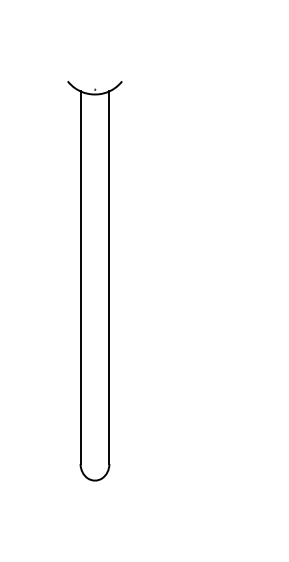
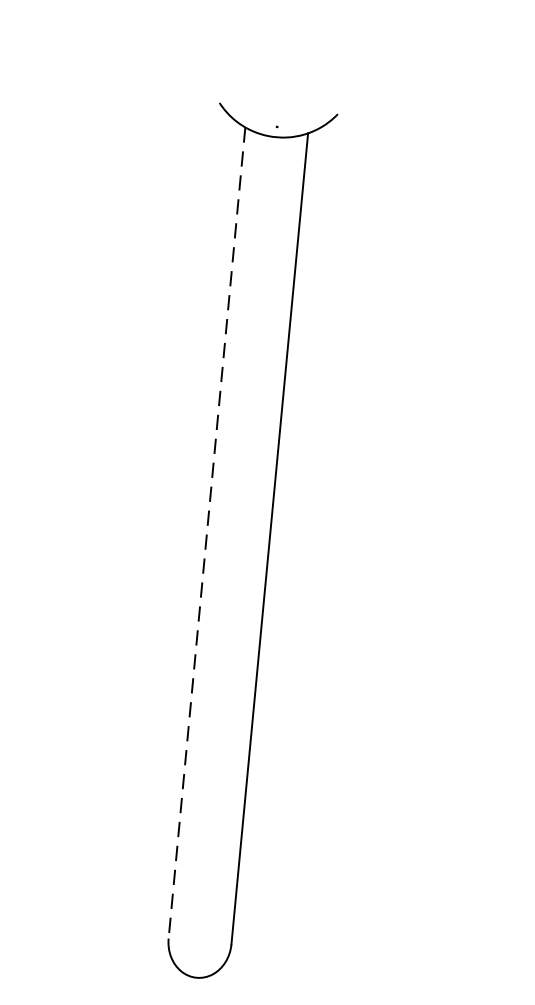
line: (80, 278) -> (206, 534), solid -> dashed

